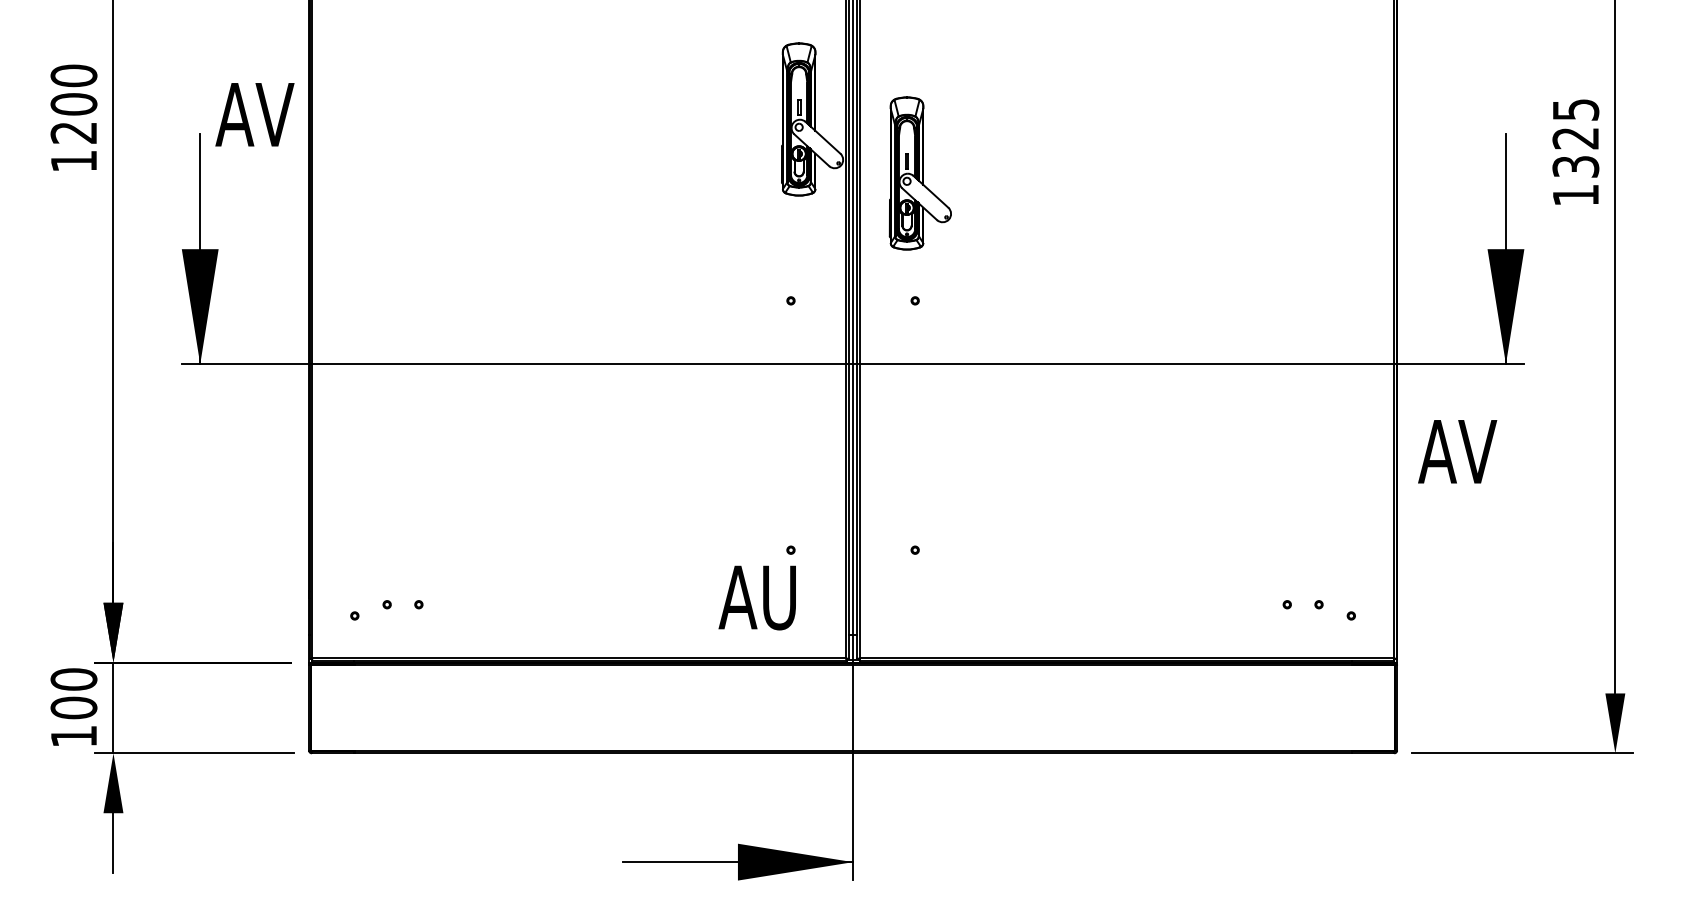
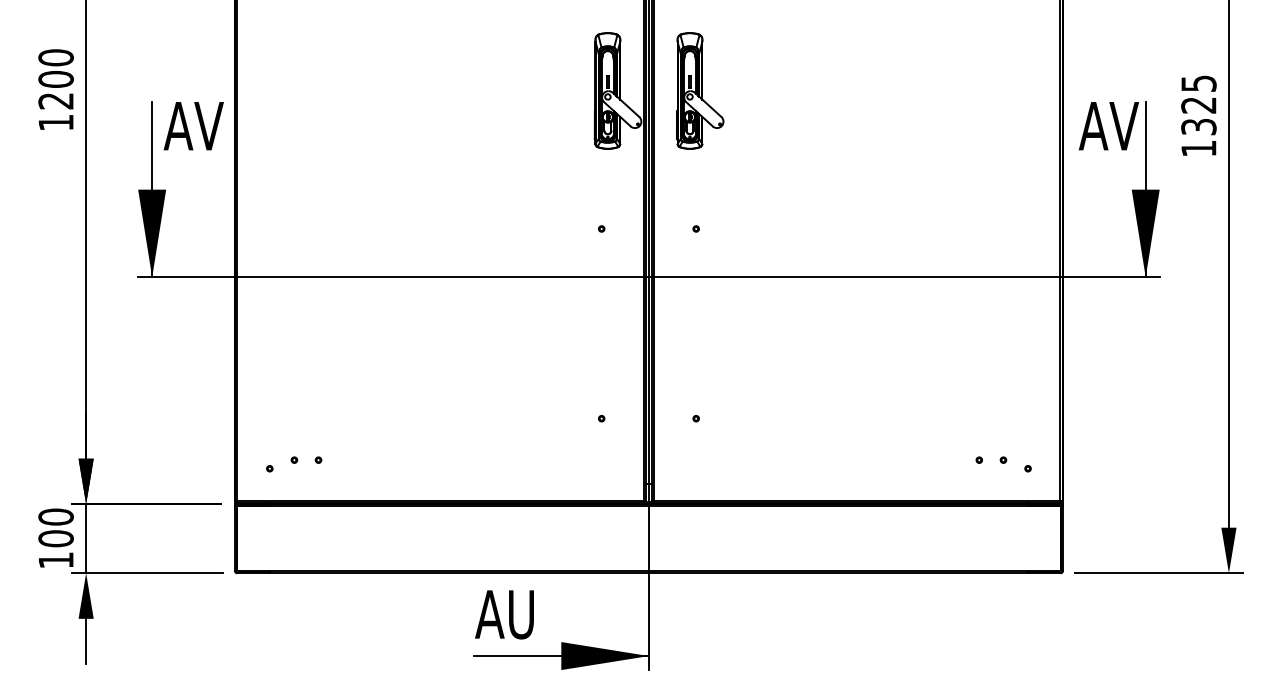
text: (254, 114) -> (193, 125), moved
part: (919, 173) -> (699, 90), moved
text: (1457, 451) -> (1108, 125), moved
text: (756, 597) -> (503, 614), moved

